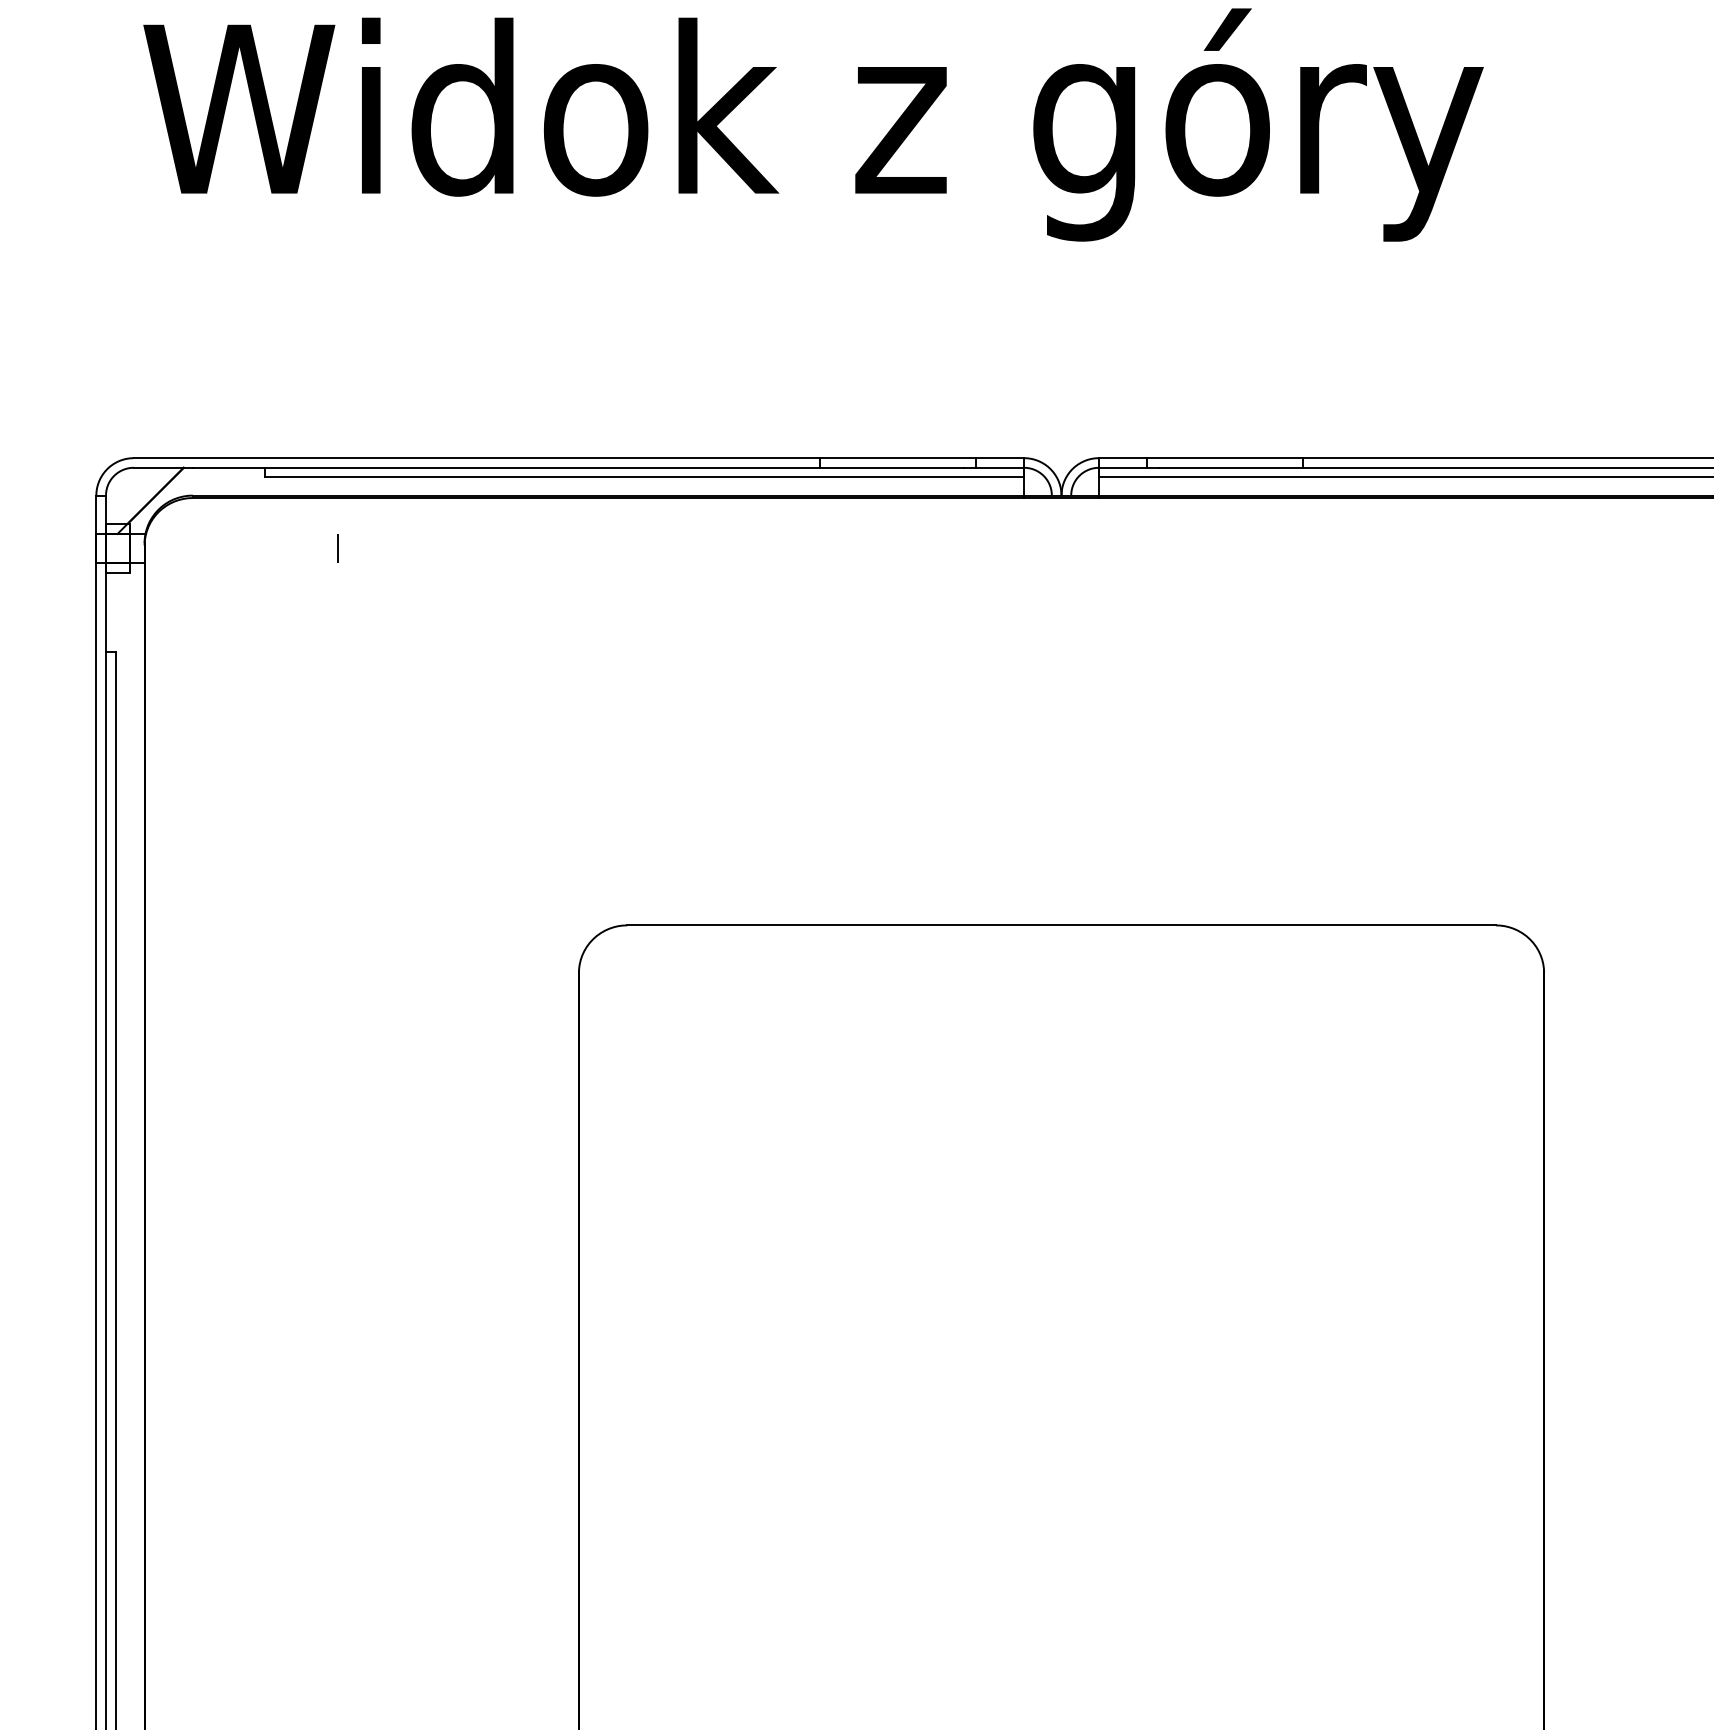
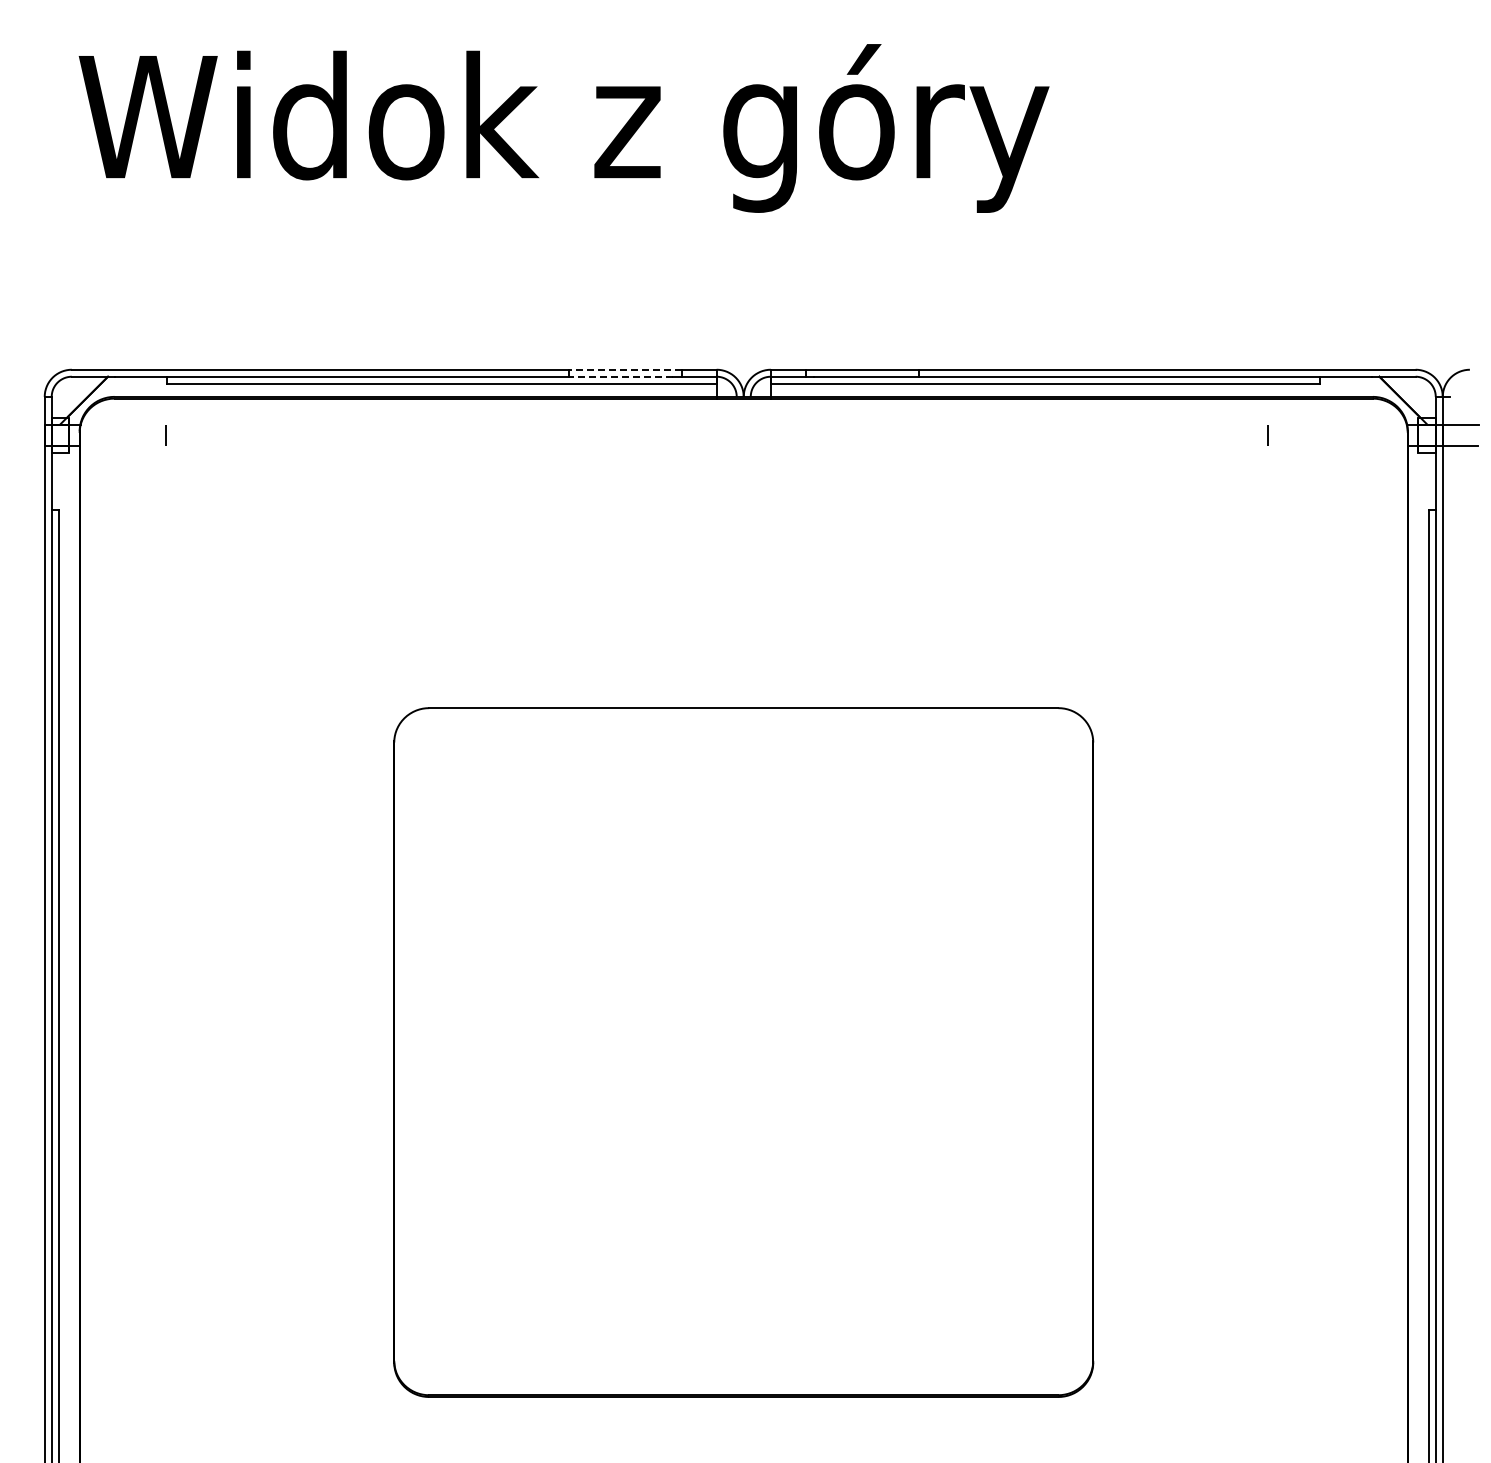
line: (896, 457) -> (624, 369), solid -> dashed
line: (891, 467) -> (620, 376), solid -> dashed
line: (336, 548) -> (165, 435), moved

